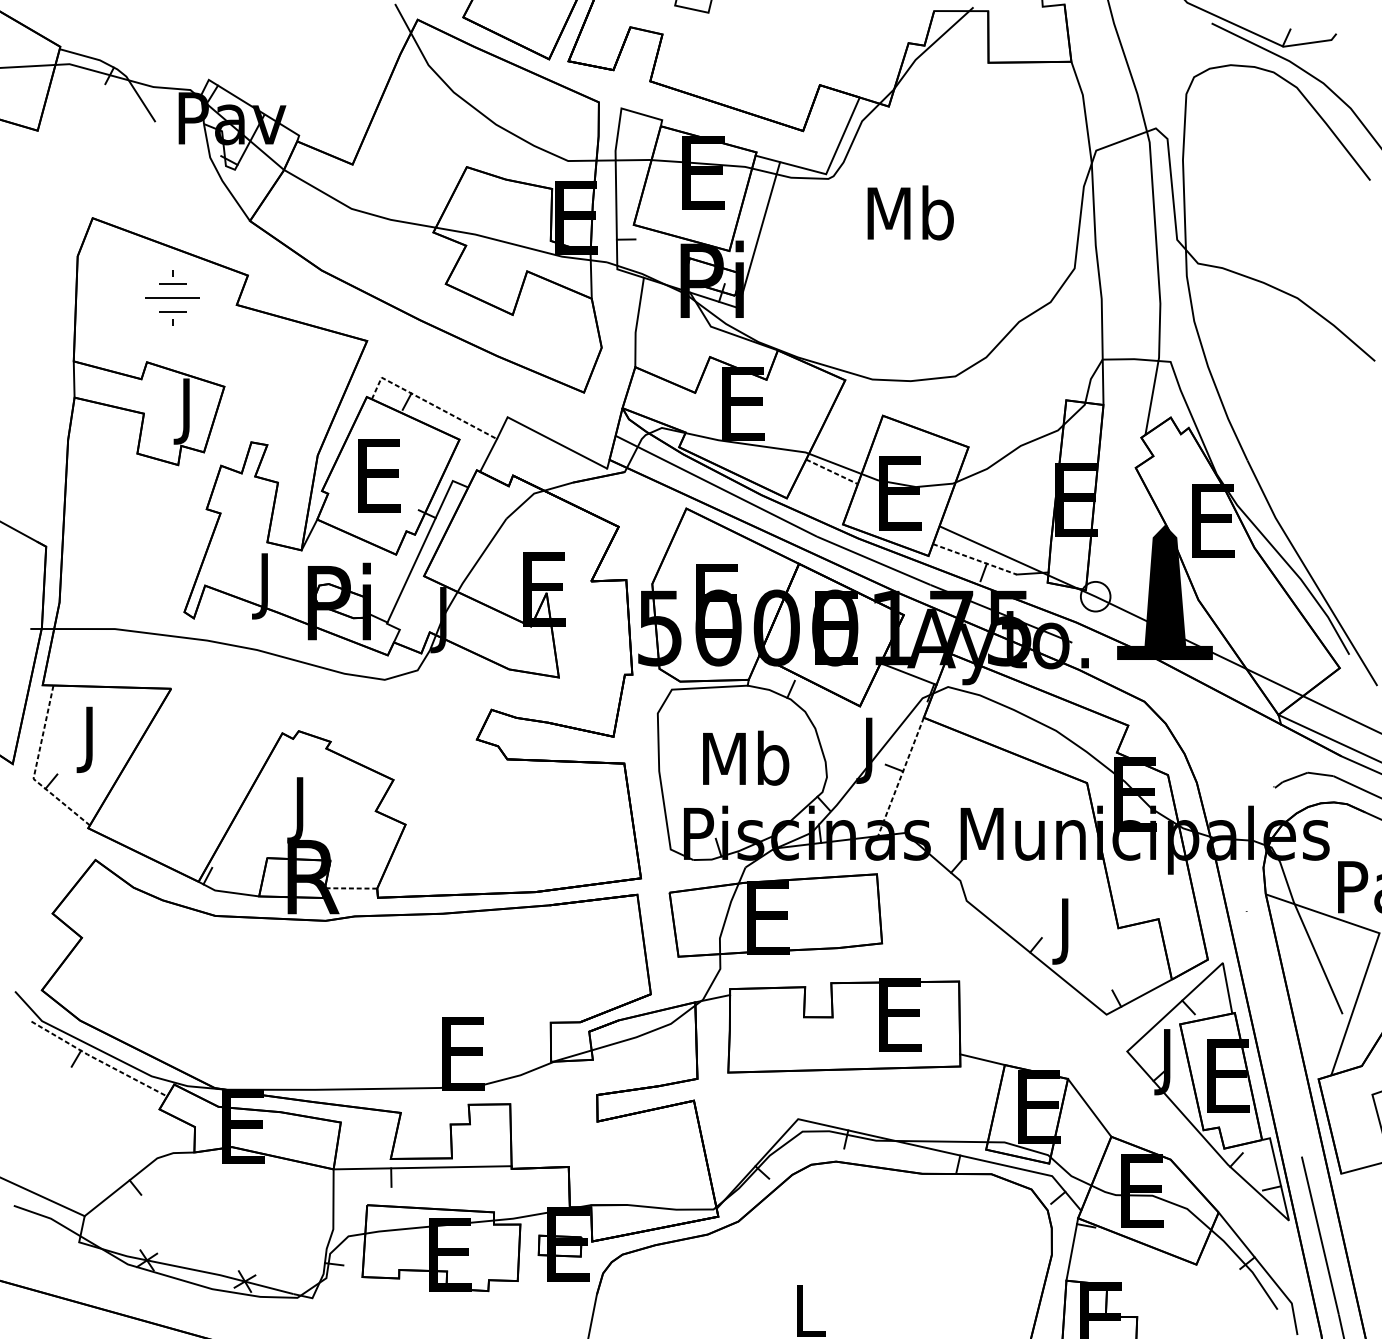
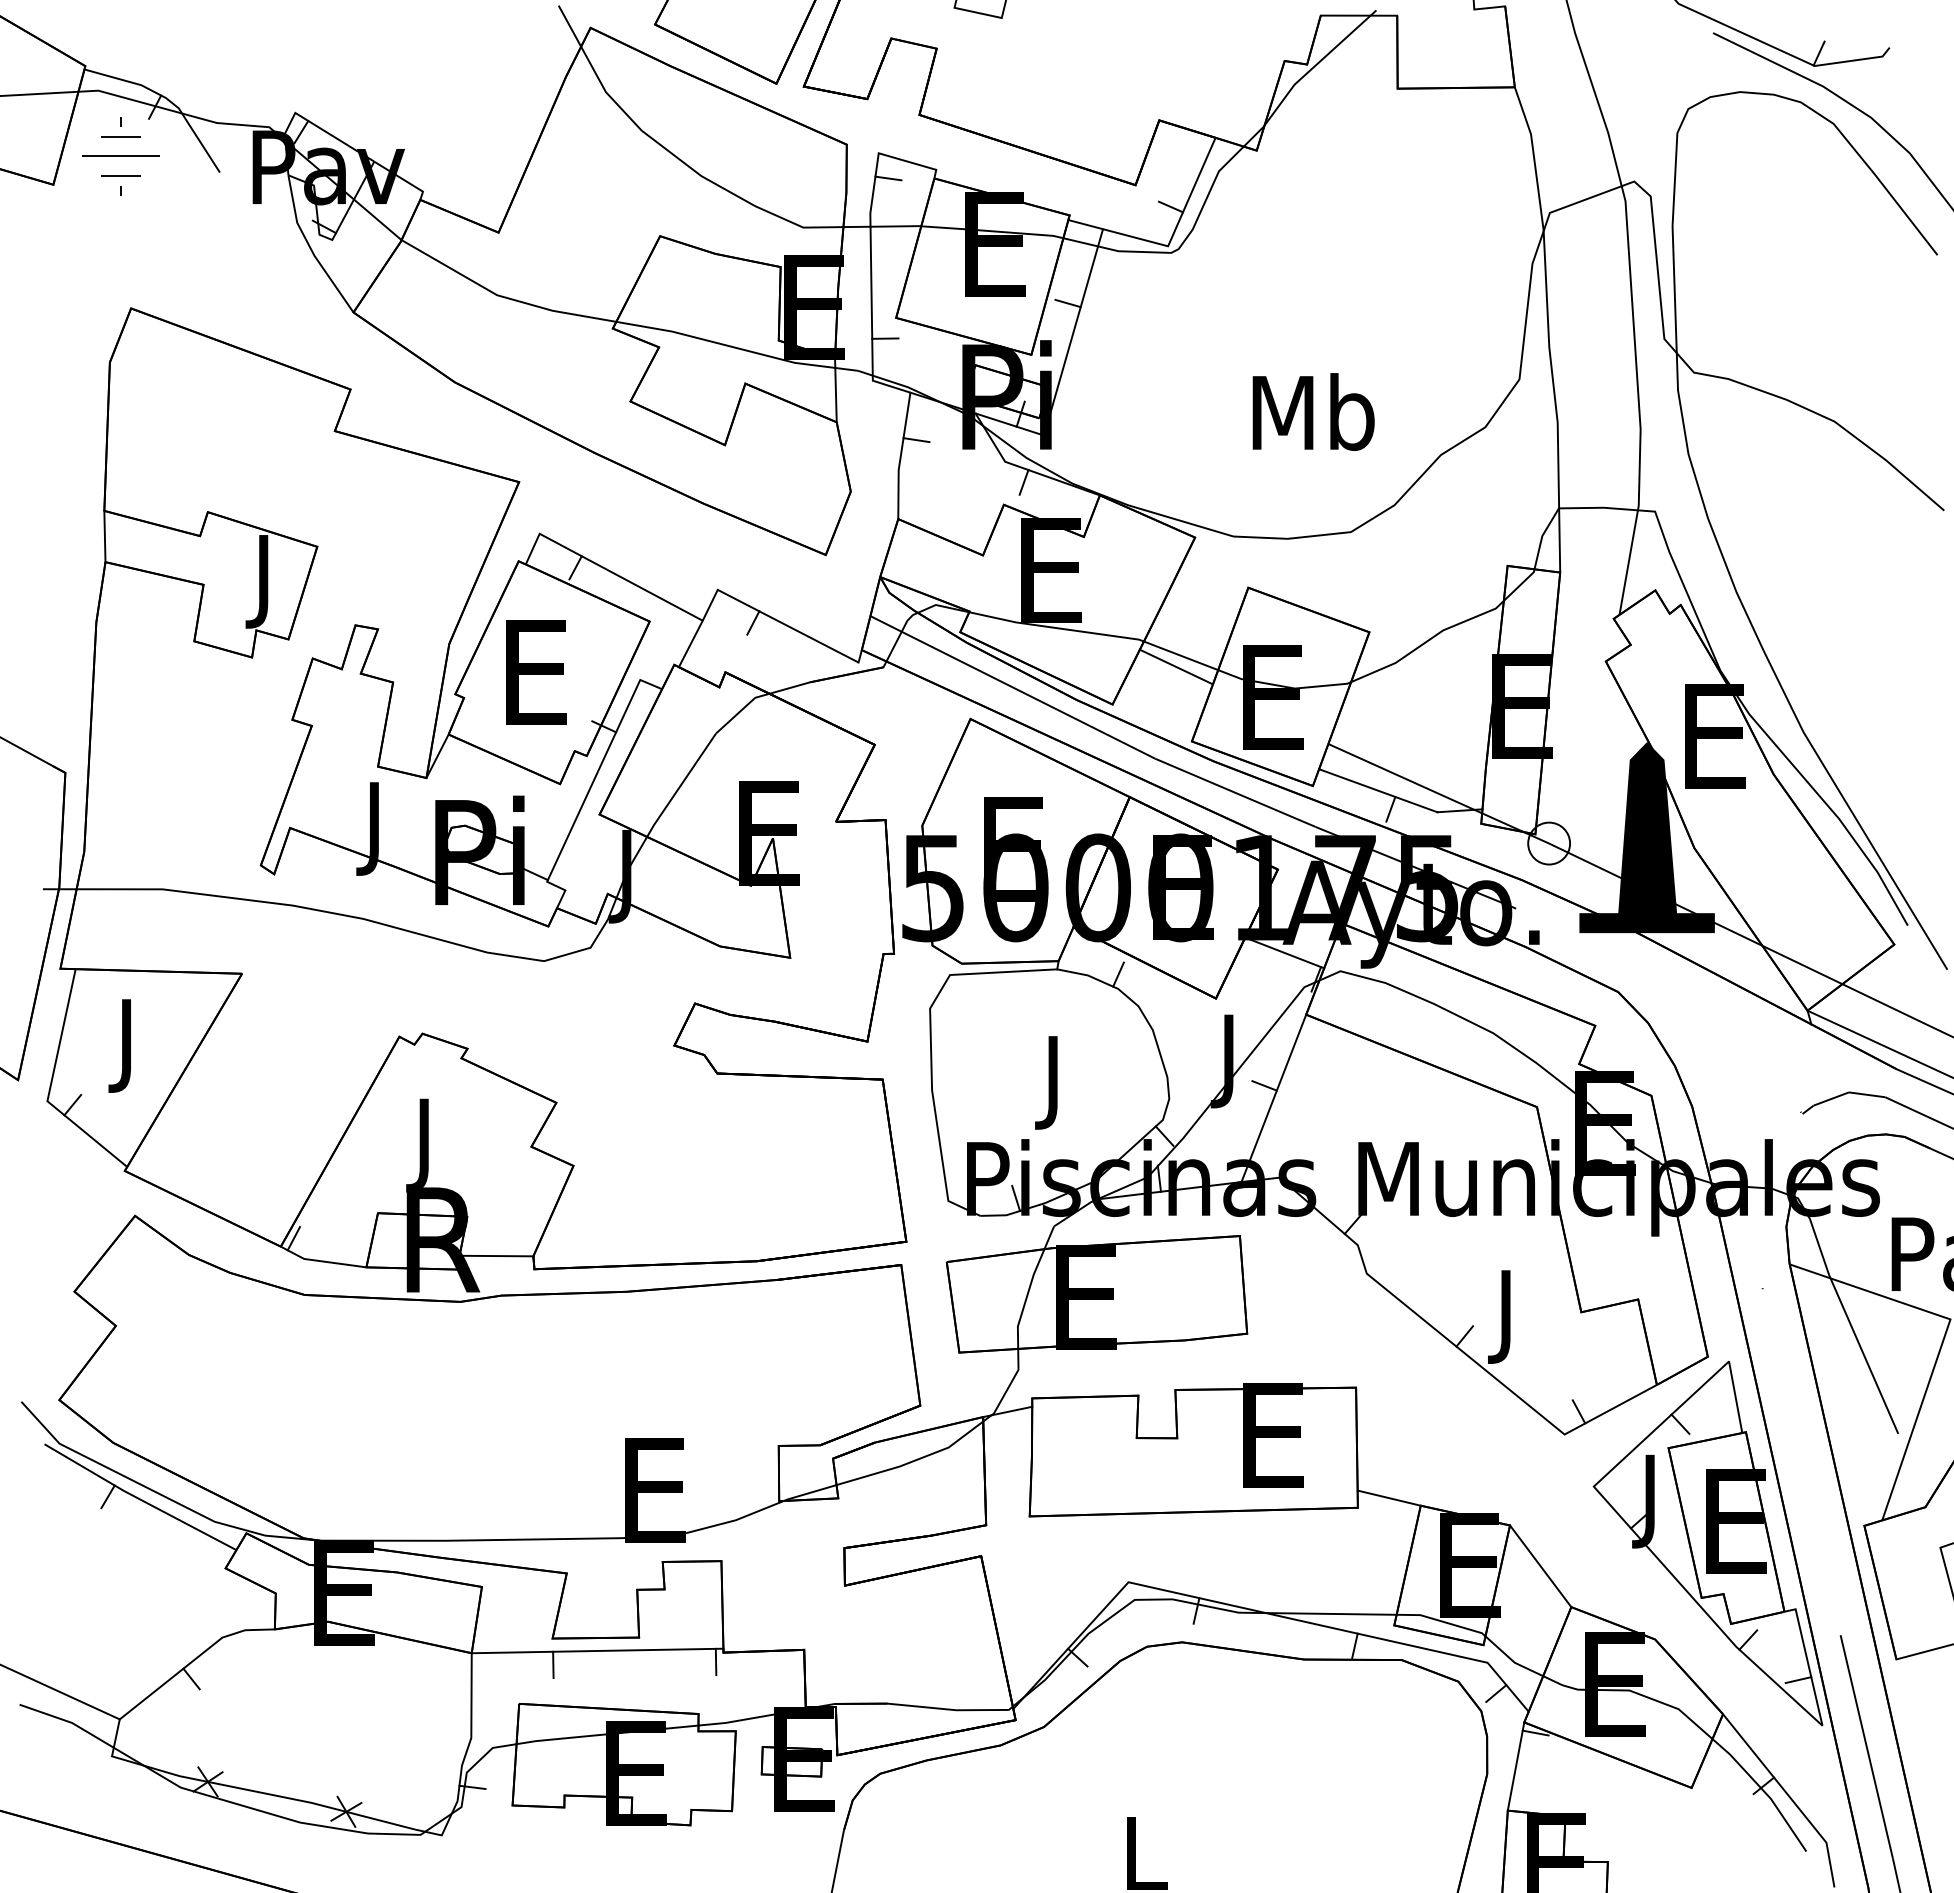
line: (628, 126) -> (888, 178), added
line: (827, 146) -> (1170, 206), added
text: (910, 212) -> (1313, 411), moved
line: (755, 214) -> (1067, 303), added
part: (172, 298) -> (120, 156), moved
line: (648, 311) -> (916, 440), added
line: (723, 341) -> (1023, 482), added
line: (428, 402) -> (605, 569), dashed -> solid
line: (532, 440) -> (753, 622), added
line: (832, 472) -> (1176, 667), dashed -> solid
line: (974, 559) -> (1378, 790), dashed -> solid
text: (745, 764) -> (1054, 1081), Mb -> J
line: (35, 767) -> (50, 1085), dashed -> solid
line: (900, 777) -> (1273, 1098), dashed -> solid
line: (351, 888) -> (496, 1256), dashed -> solid
line: (98, 1059) -> (139, 1498), dashed -> solid
line: (506, 1175) -> (715, 1661), added

